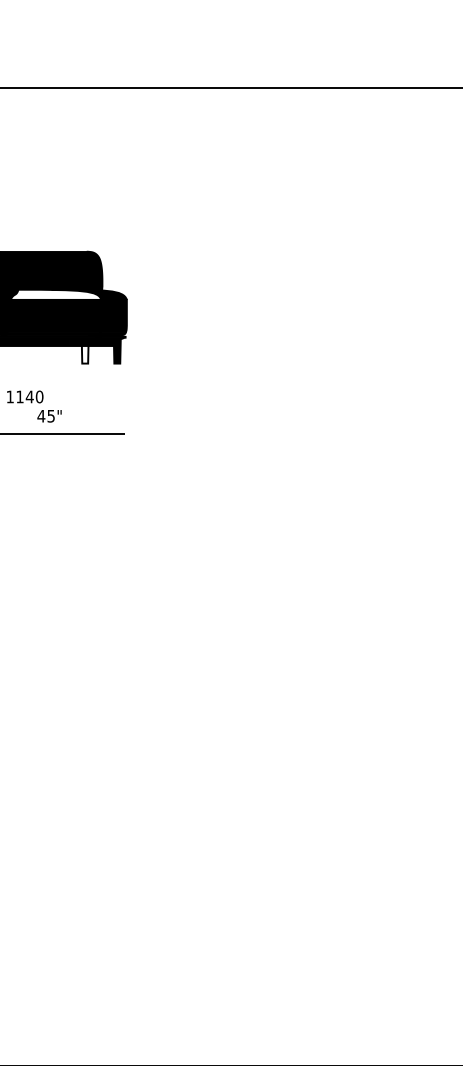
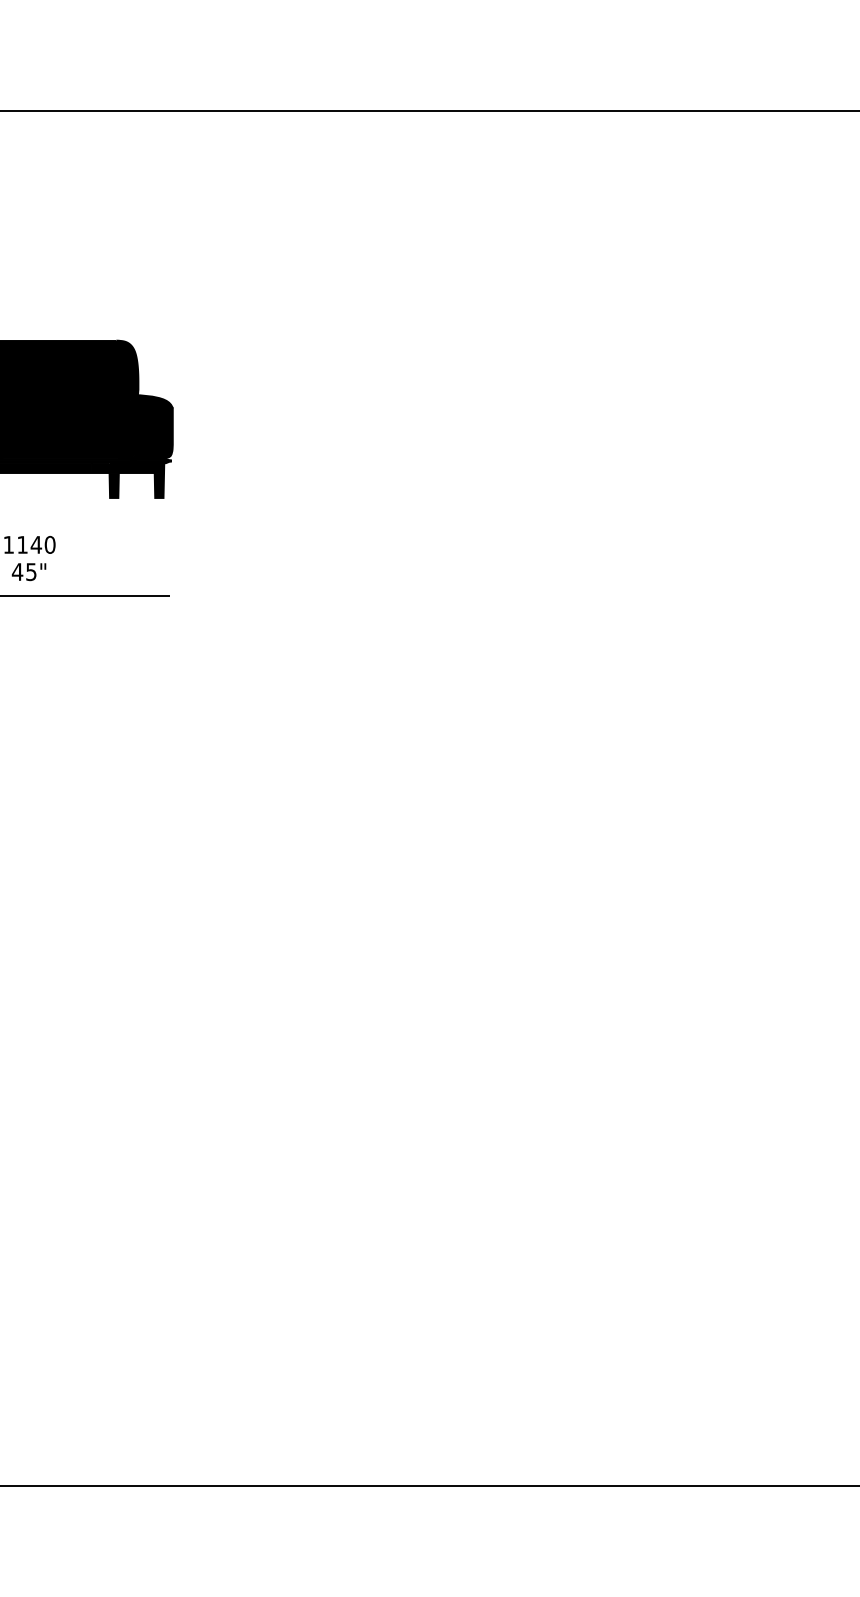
fill: (55, 294) -> (72, 401), added
fill: (84, 354) -> (113, 485), added
text: (49, 416) -> (28, 572), moved

